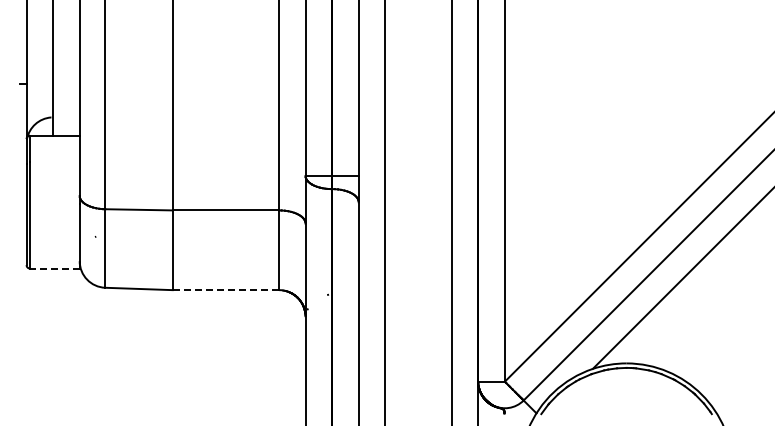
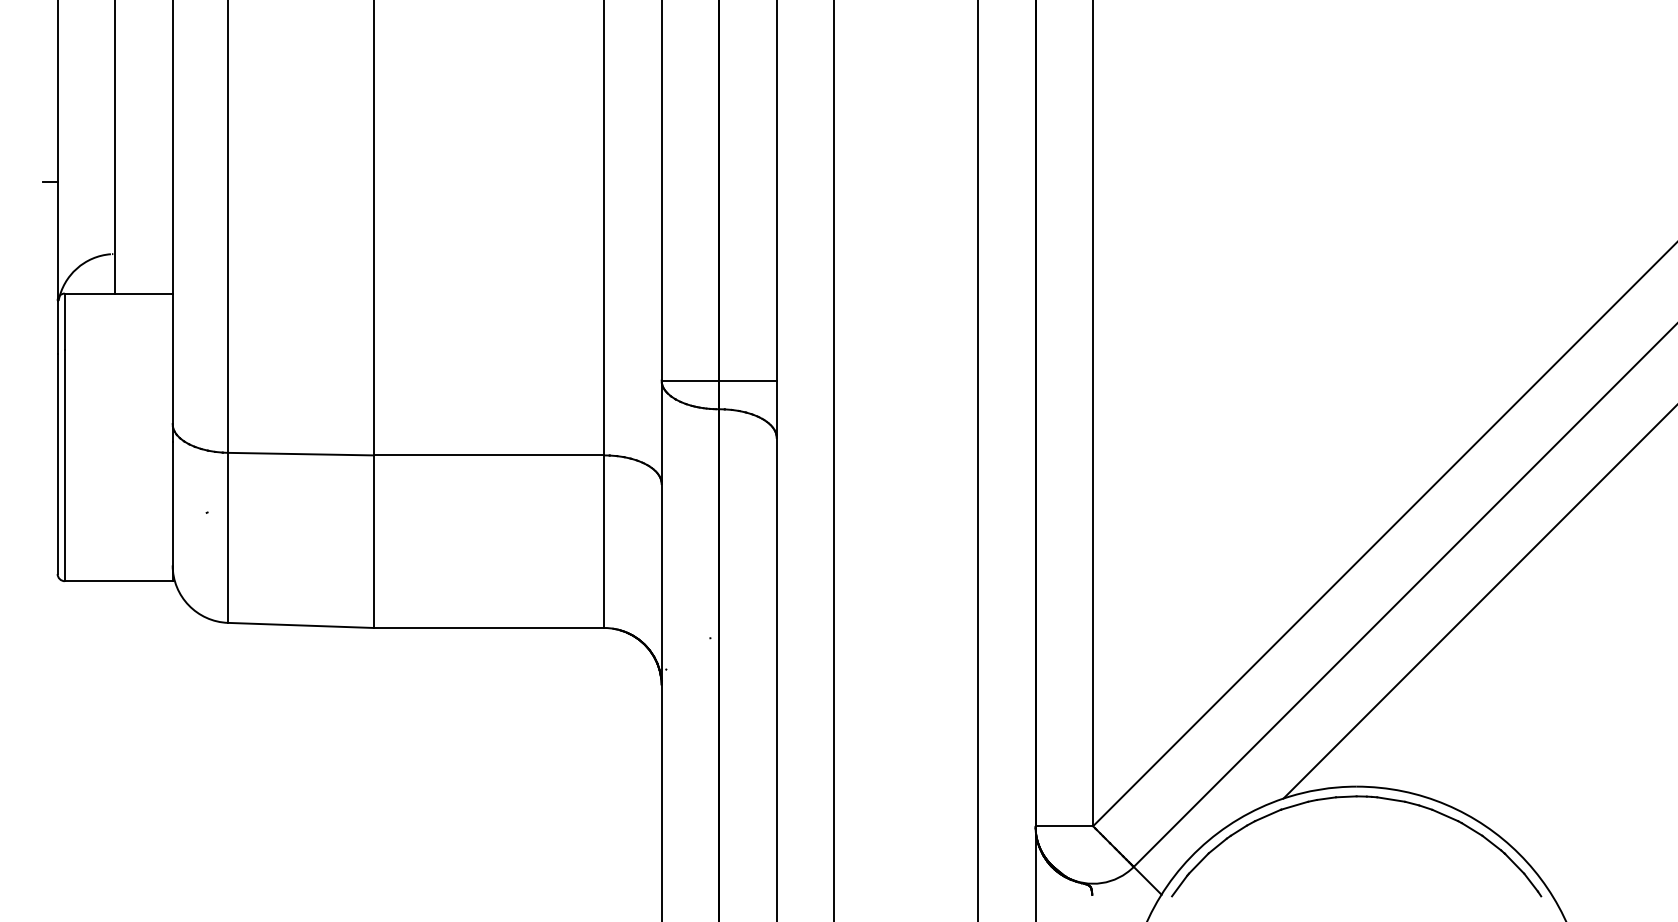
line: (54, 268) -> (118, 581), dashed -> solid
line: (226, 290) -> (490, 628), dashed -> solid

